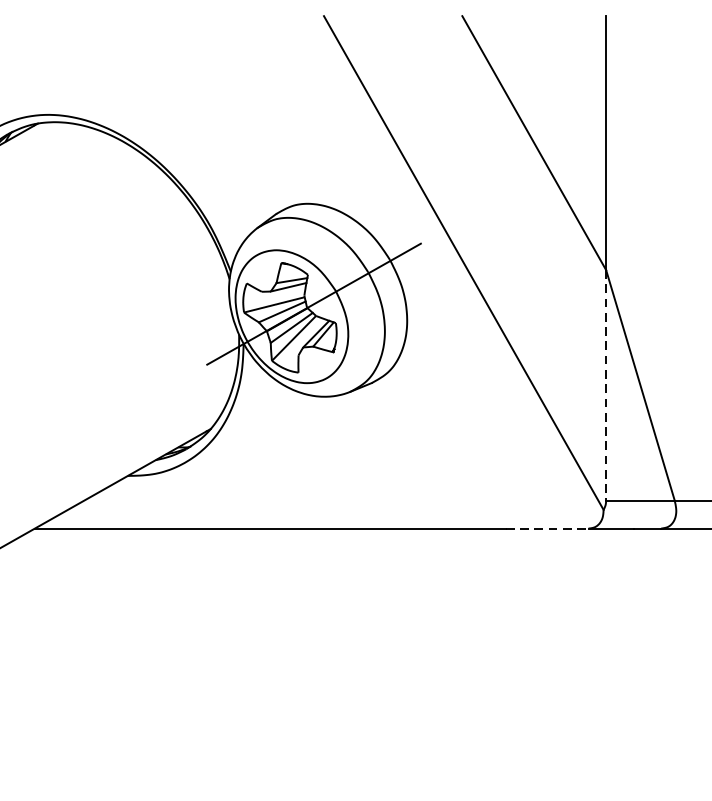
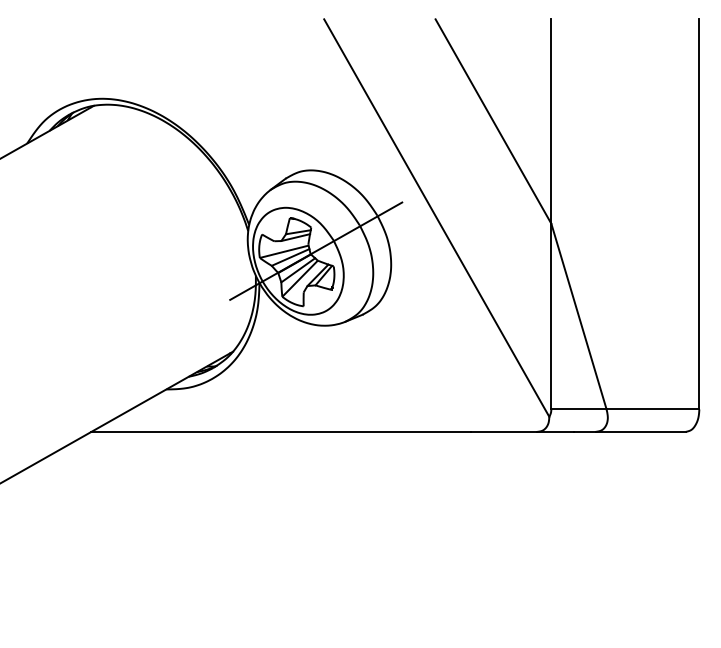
line: (606, 385) -> (551, 316), dashed -> solid
line: (547, 528) -> (504, 431), dashed -> solid

